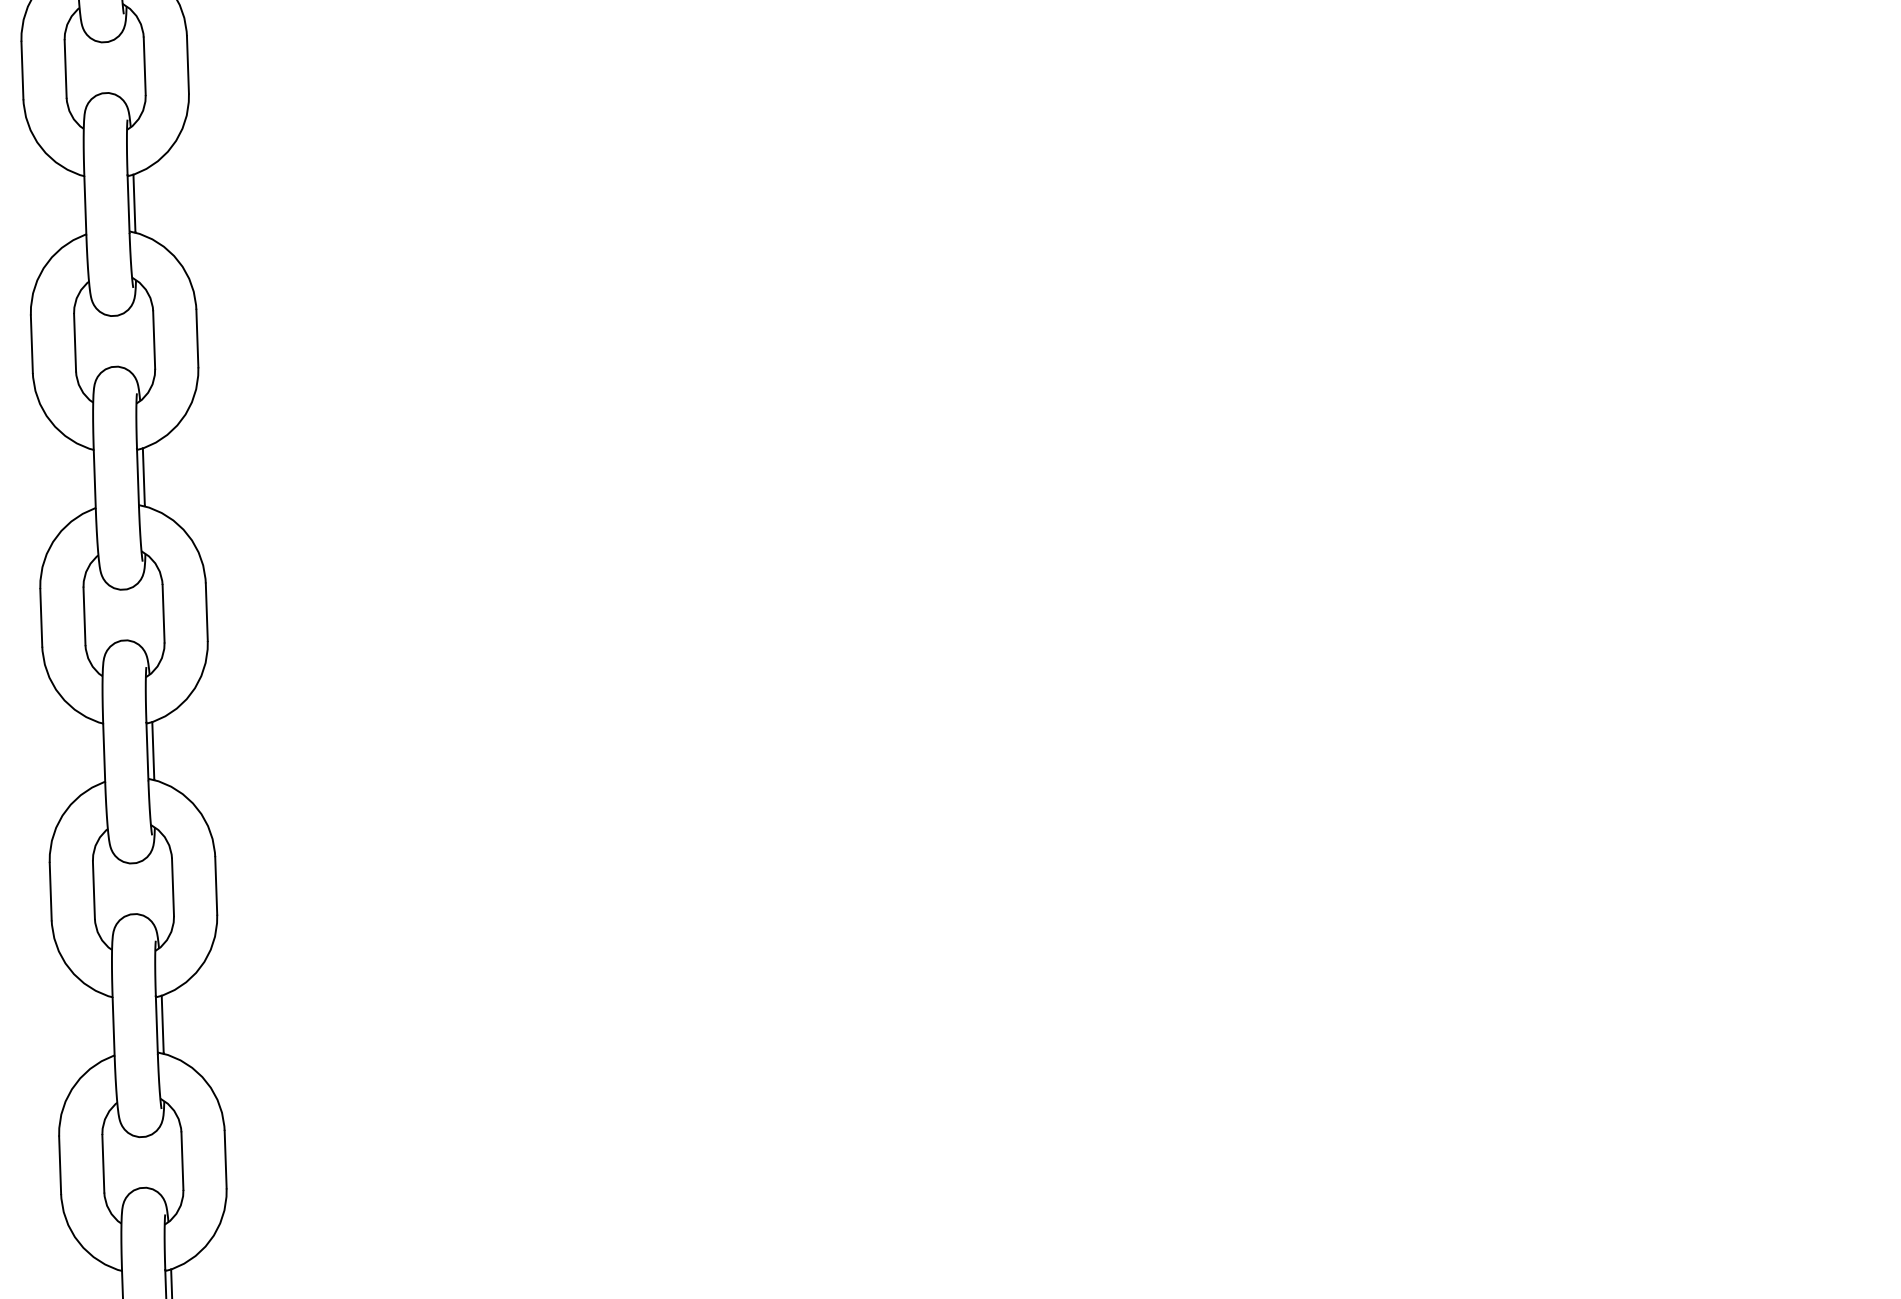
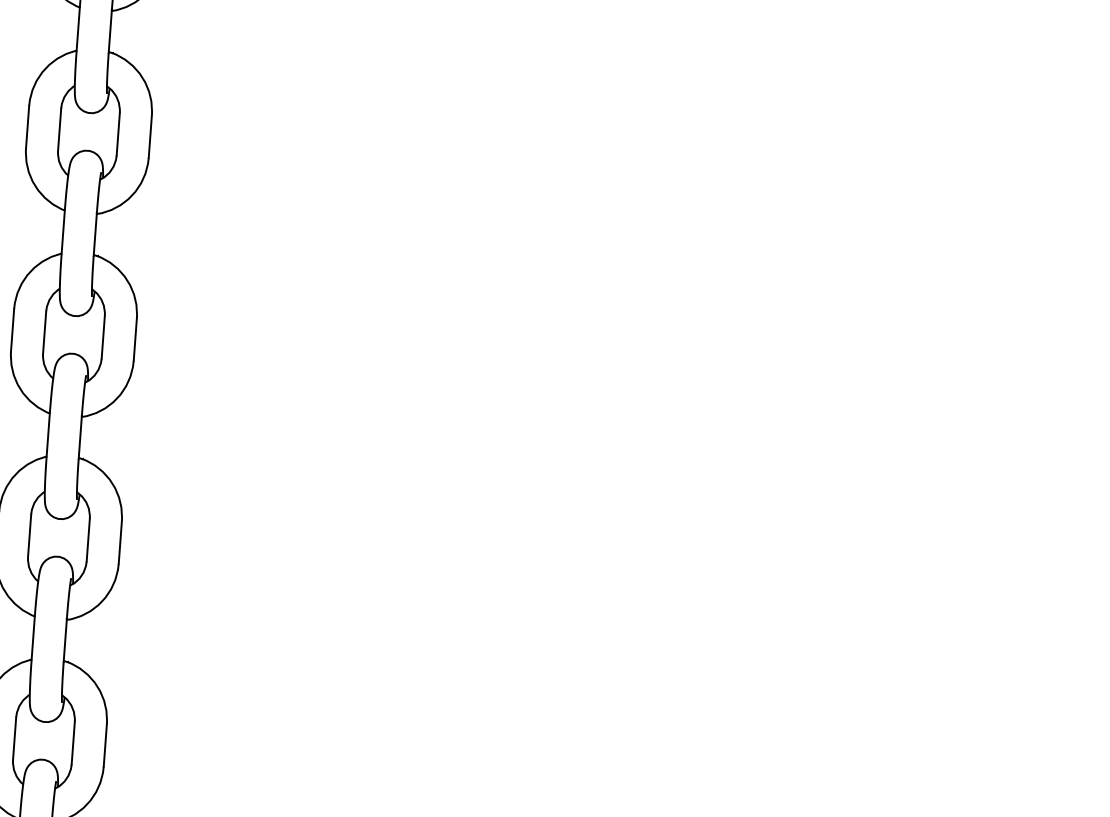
line: (134, 203) -> (114, 31), removed
line: (143, 476) -> (99, 234), removed
line: (153, 750) -> (84, 437), removed
line: (162, 1024) -> (69, 640), removed

